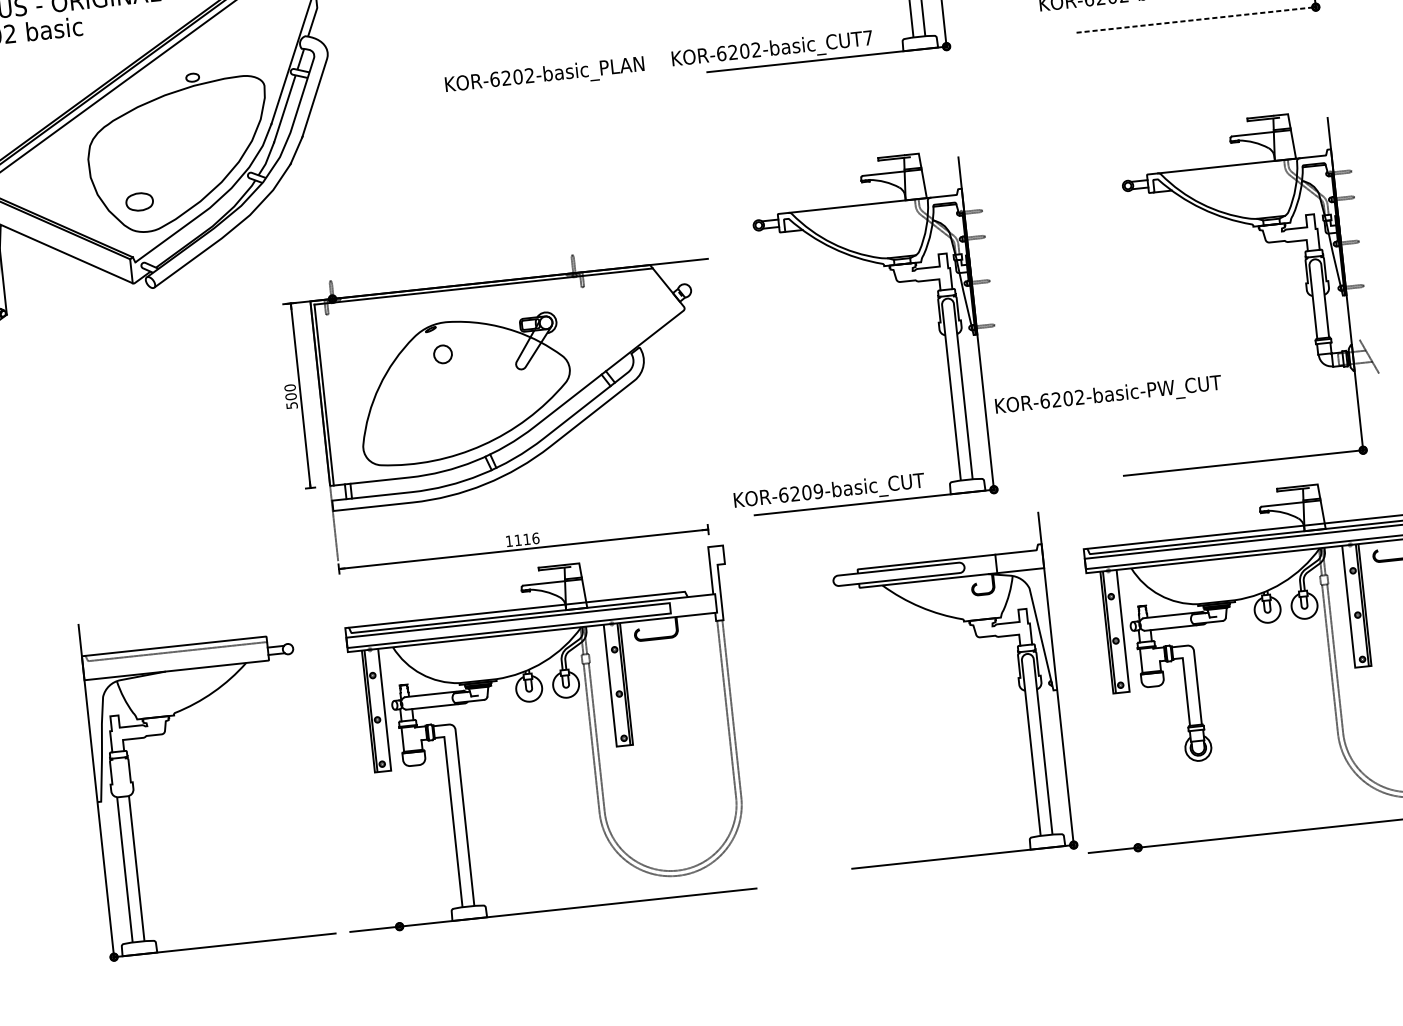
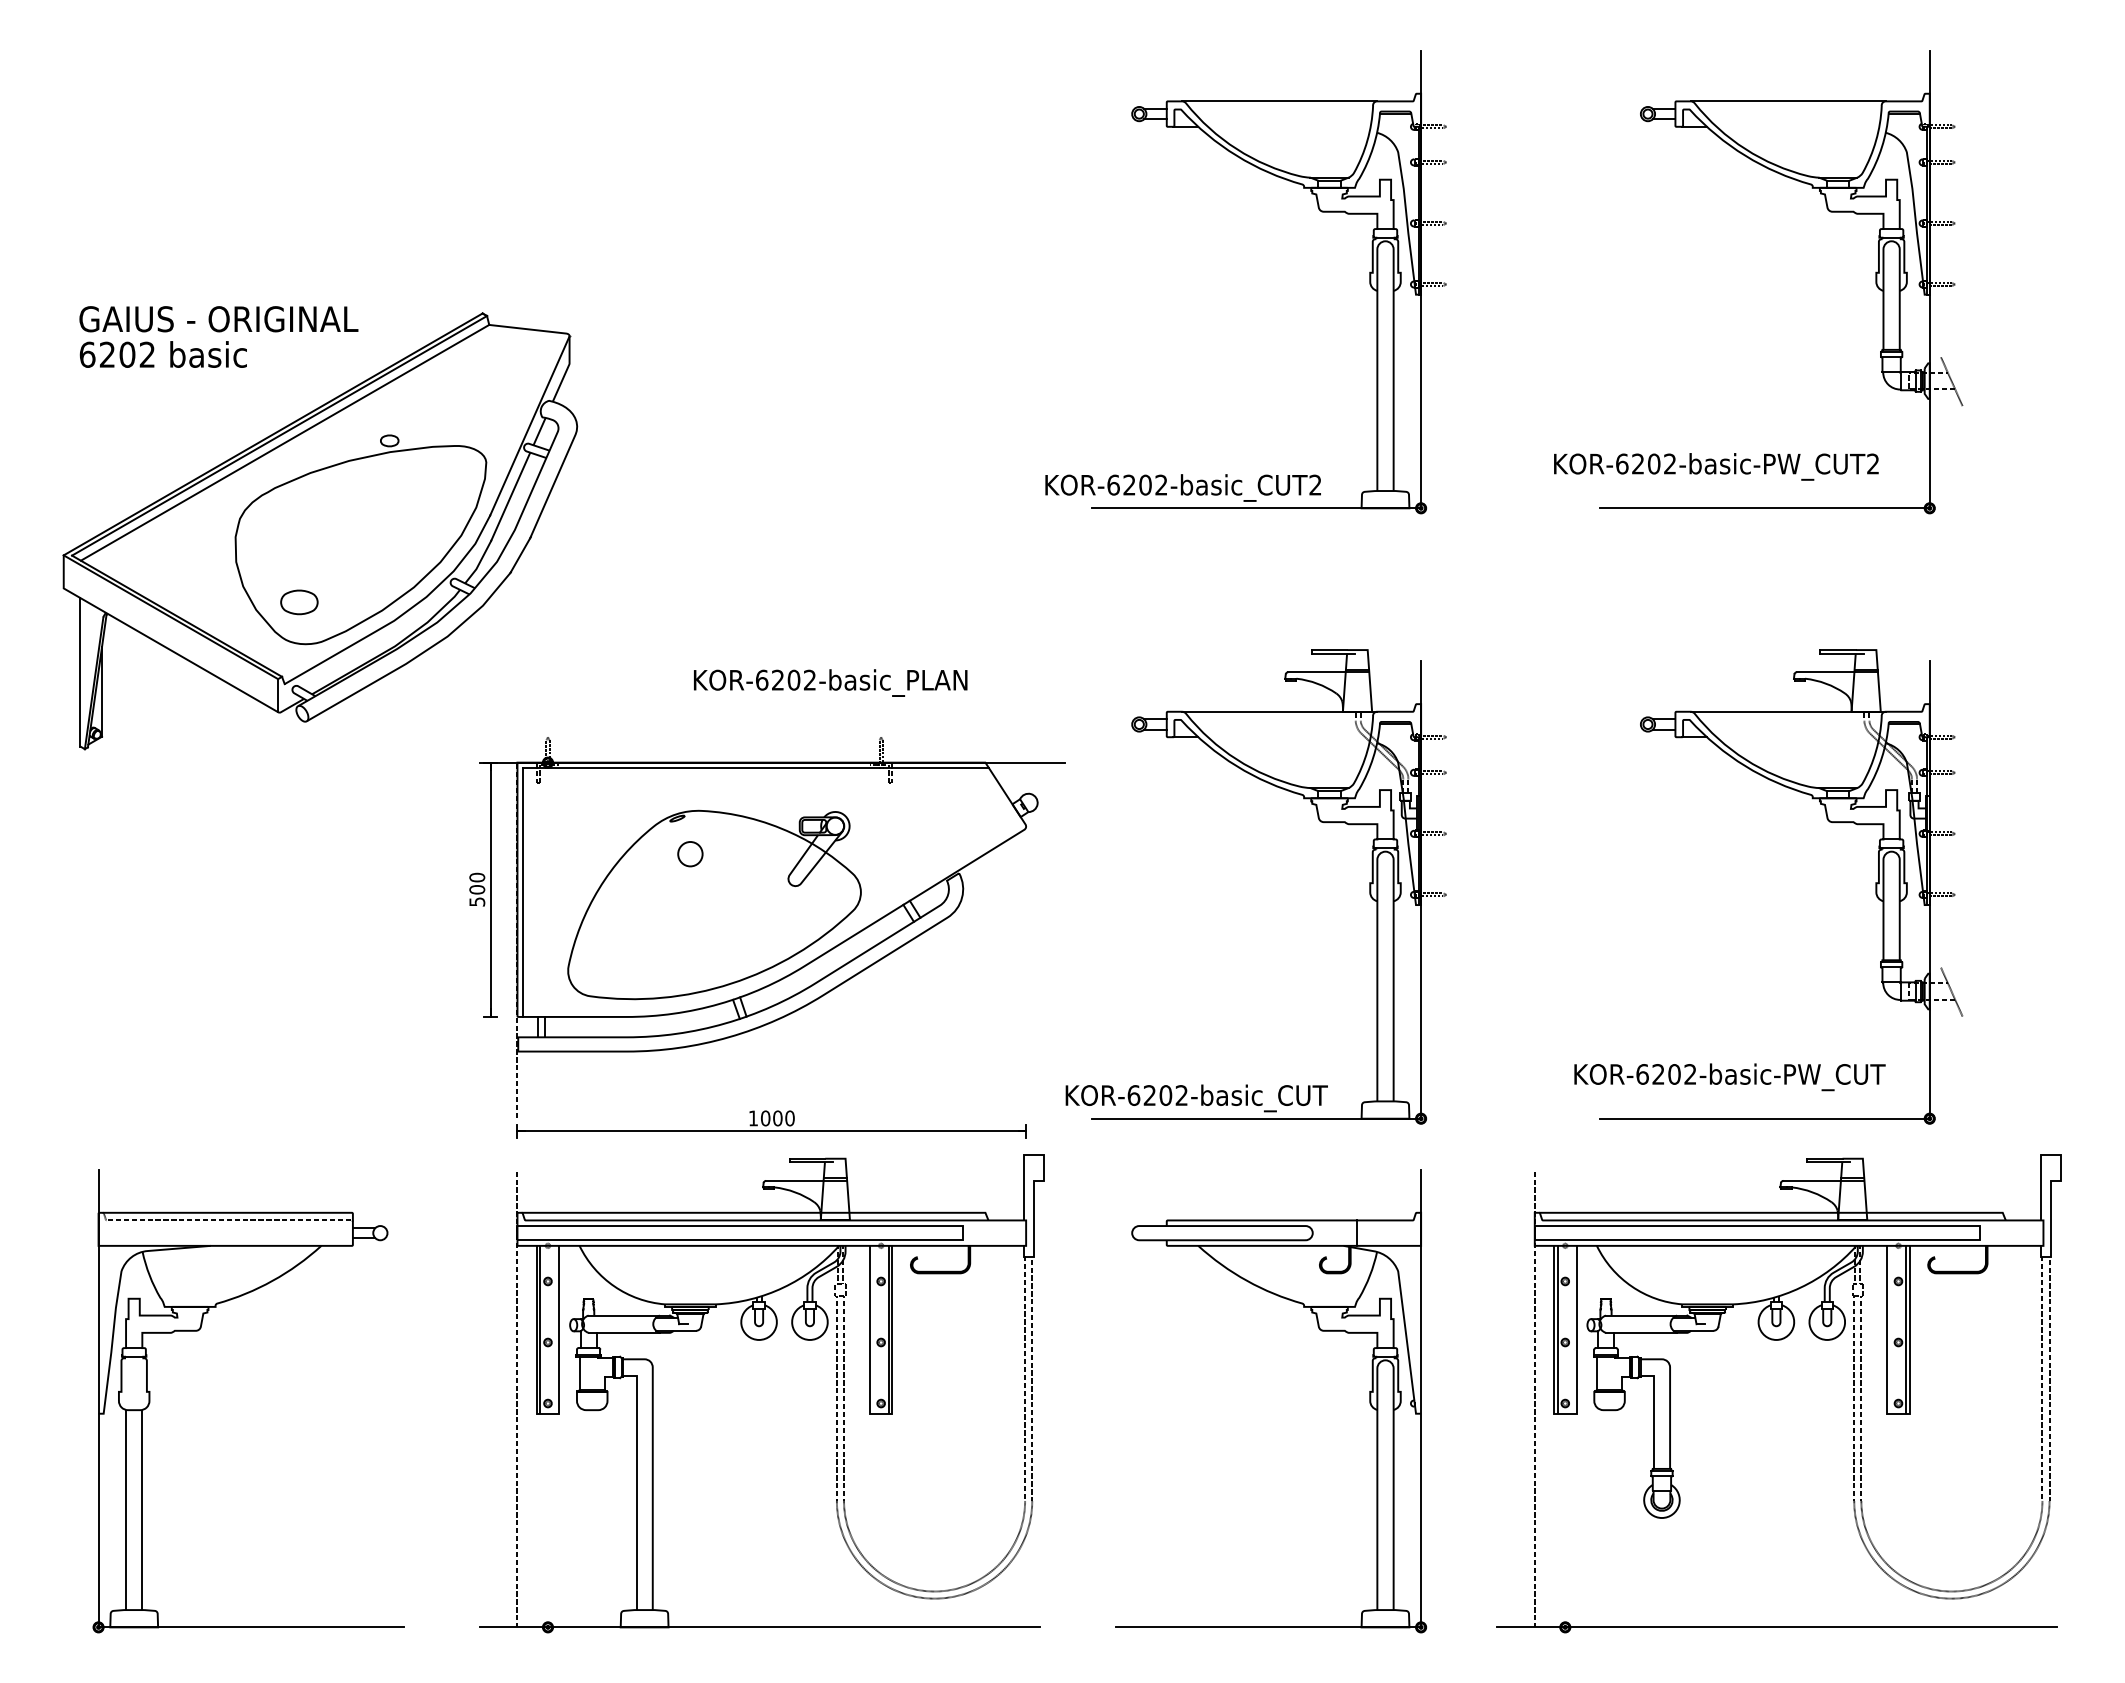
line: (1195, 20) -> (1764, 508), dashed -> solid
text: (868, 37) -> (1315, 484), KOR-6202-basic_CUT7 -> KOR-6202-basic_CUT2
text: (544, 75) -> (830, 682), moved
text: (1108, 396) -> (1729, 1077), moved
text: (818, 491) -> (1181, 1095), KOR-6209-basic_CUT -> KOR-6202-basic_CUT
text: (526, 539) -> (777, 1118), 1116 -> 1000
part: (978, 638) -> (1321, 1331), moved
line: (1097, 684) -> (1534, 1398), added
part: (163, 734) -> (198, 1331), moved
line: (359, 762) -> (517, 1398), added

